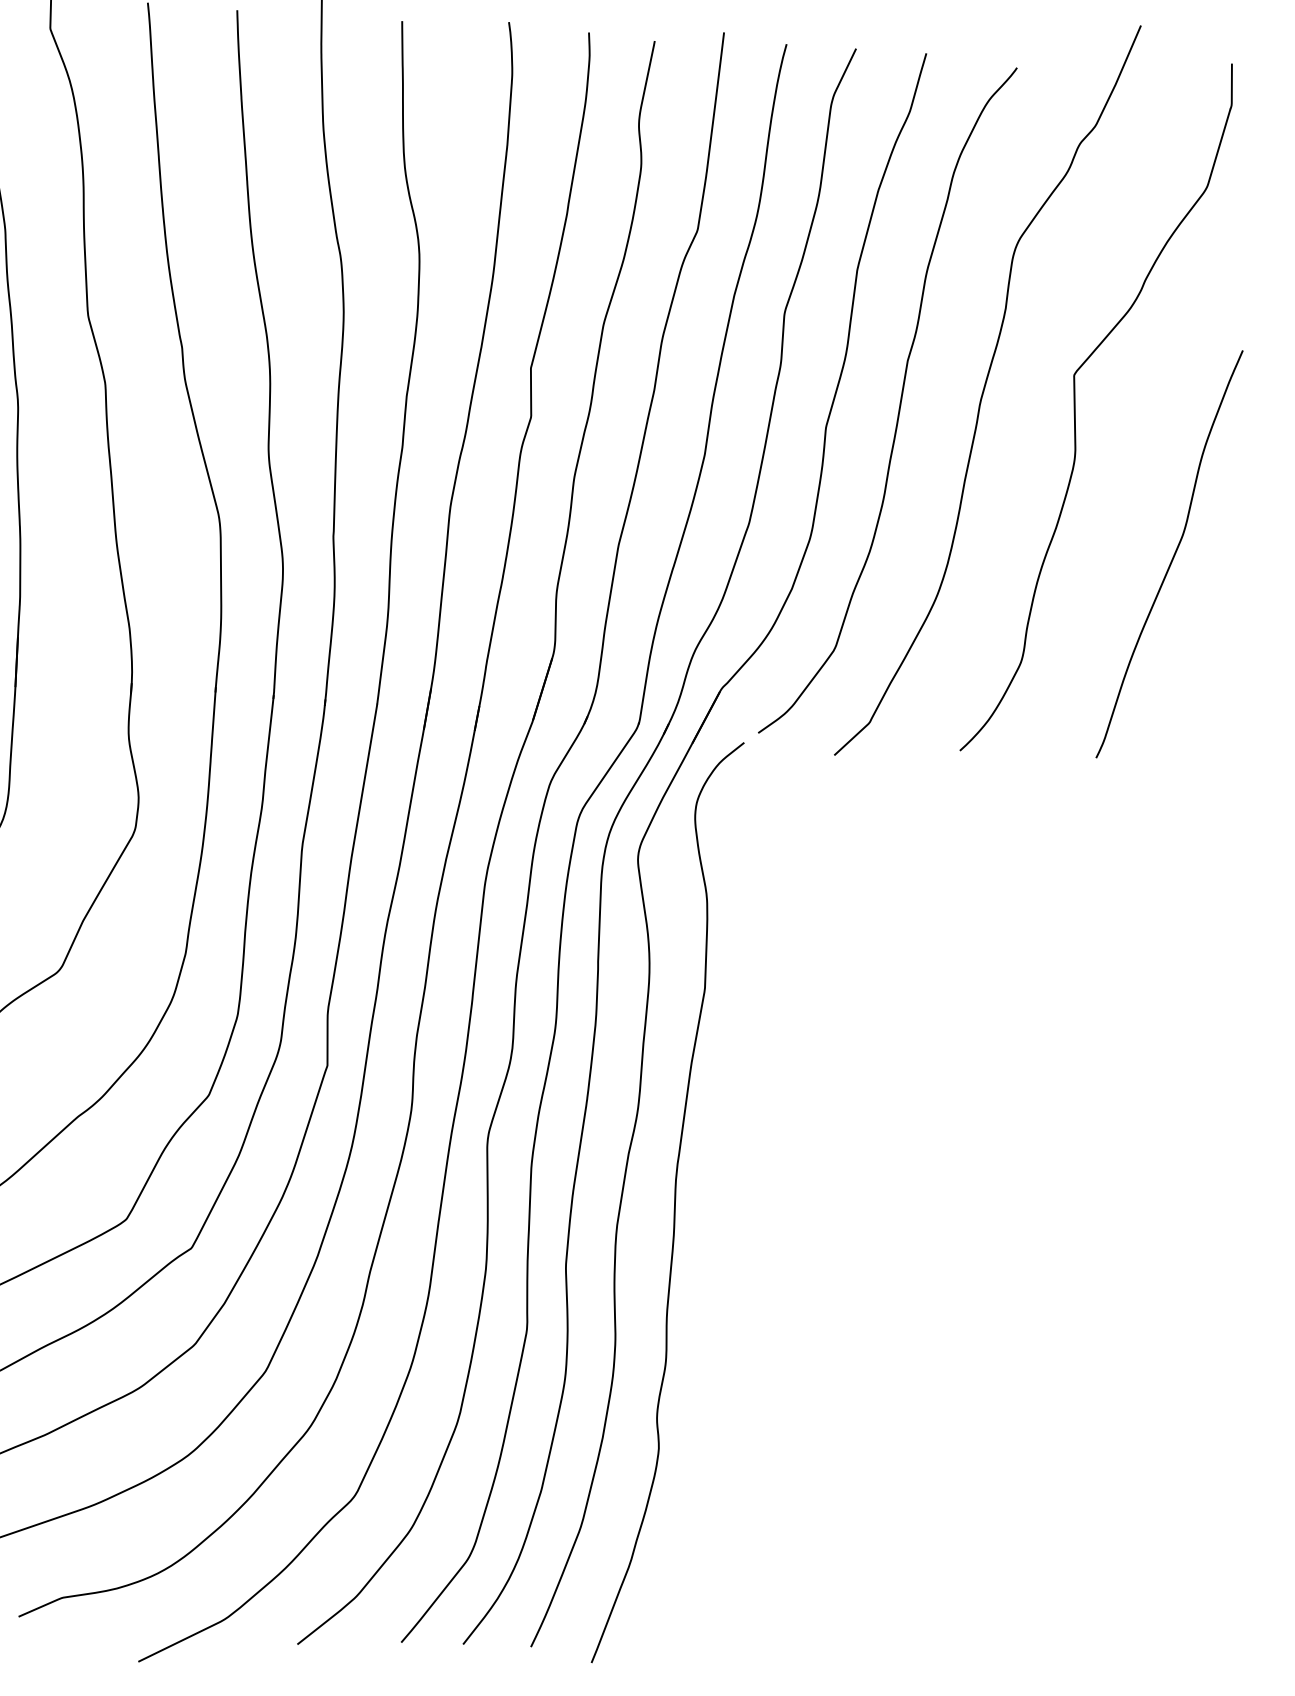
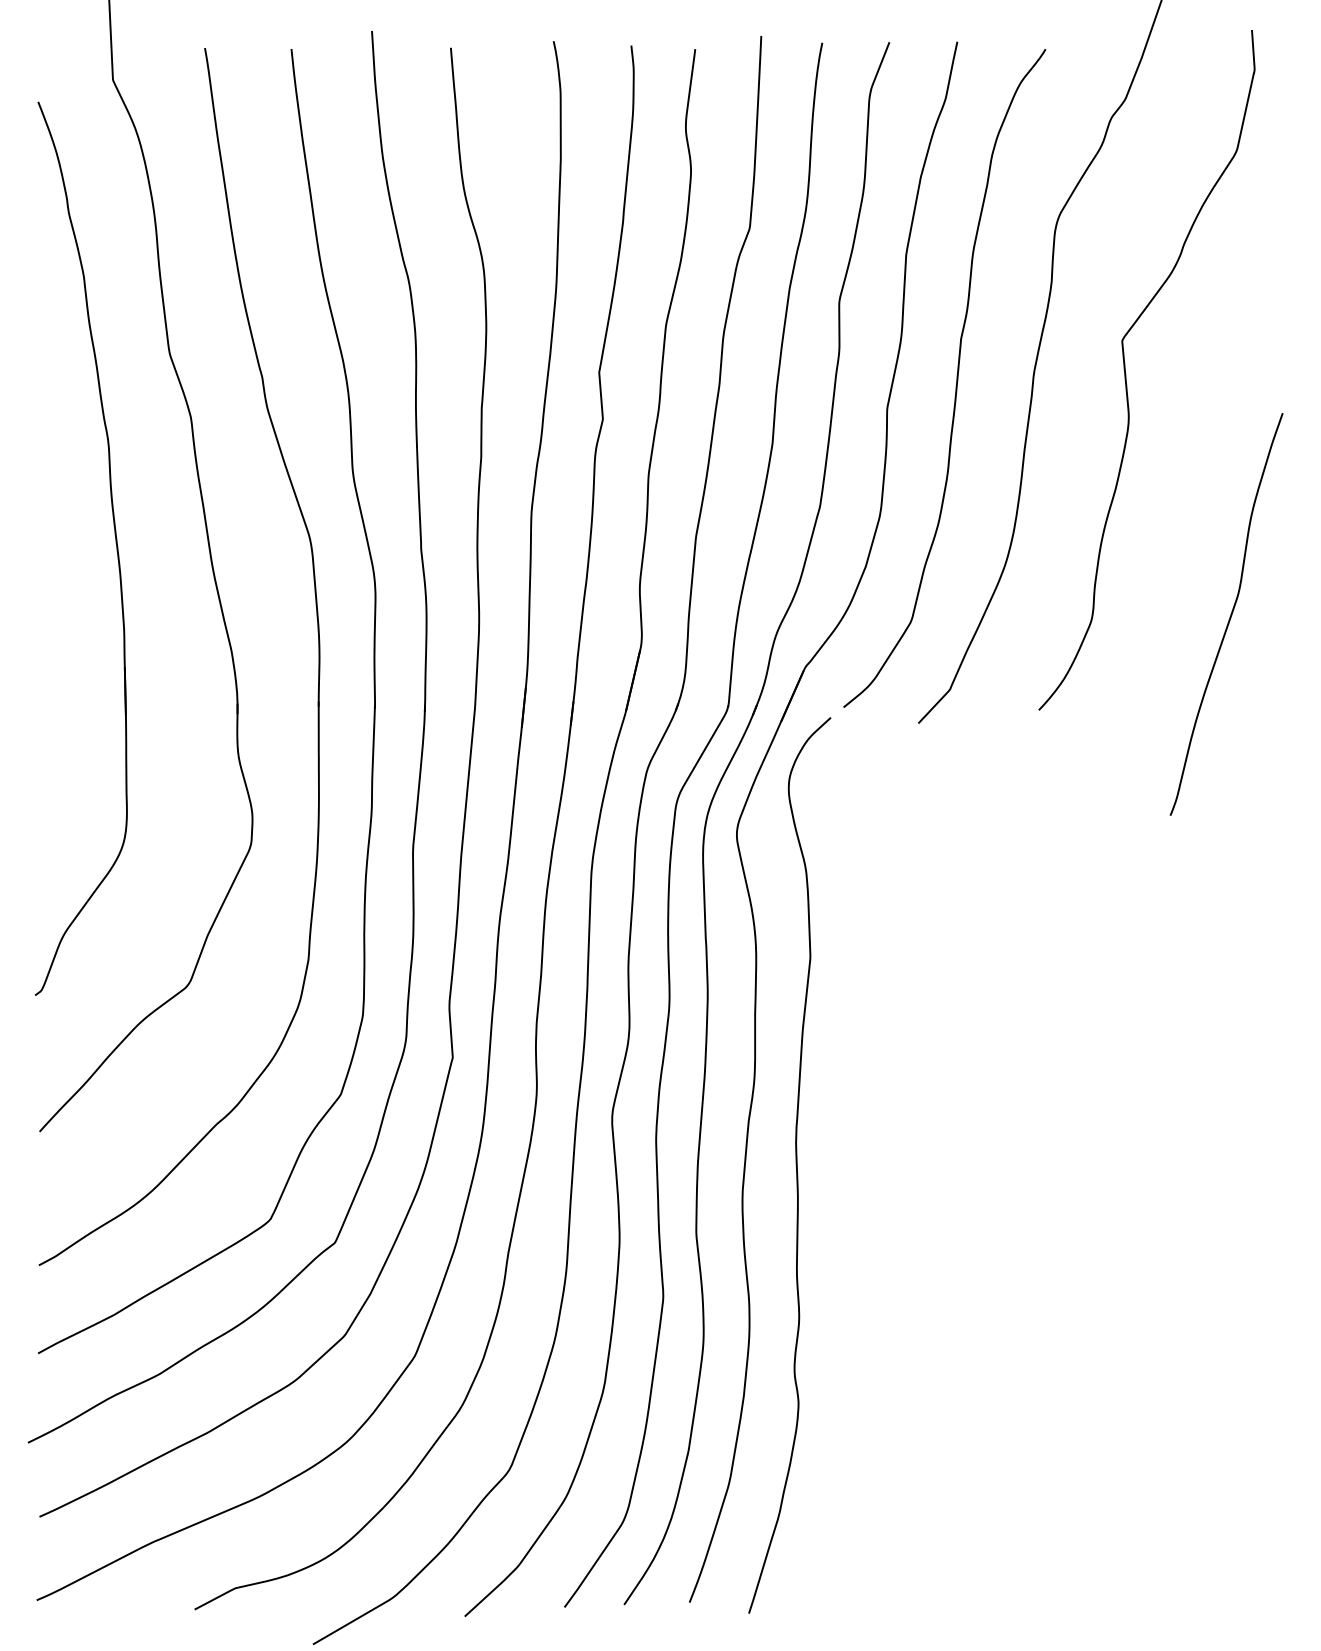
curve: (1172, 556) -> (1229, 616), moved

